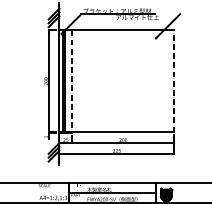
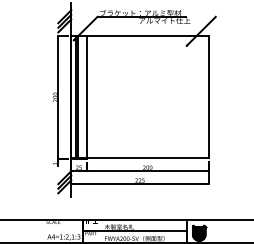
line: (174, 80) -> (208, 96), dashed -> solid
line: (72, 81) -> (86, 97), dashed -> solid

